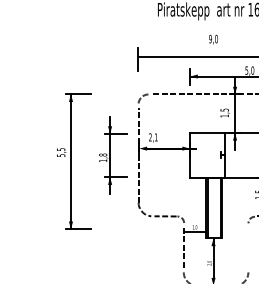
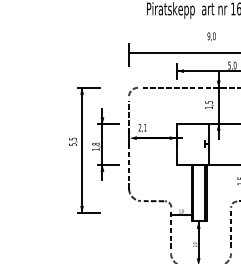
text: (213, 39) -> (211, 36), moved
part: (73, 161) -> (84, 150), moved
line: (248, 246) -> (231, 229), added

